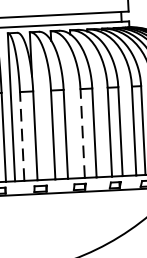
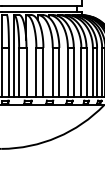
line: (82, 133) -> (52, 72), dashed -> solid
line: (22, 136) -> (19, 72), dashed -> solid

